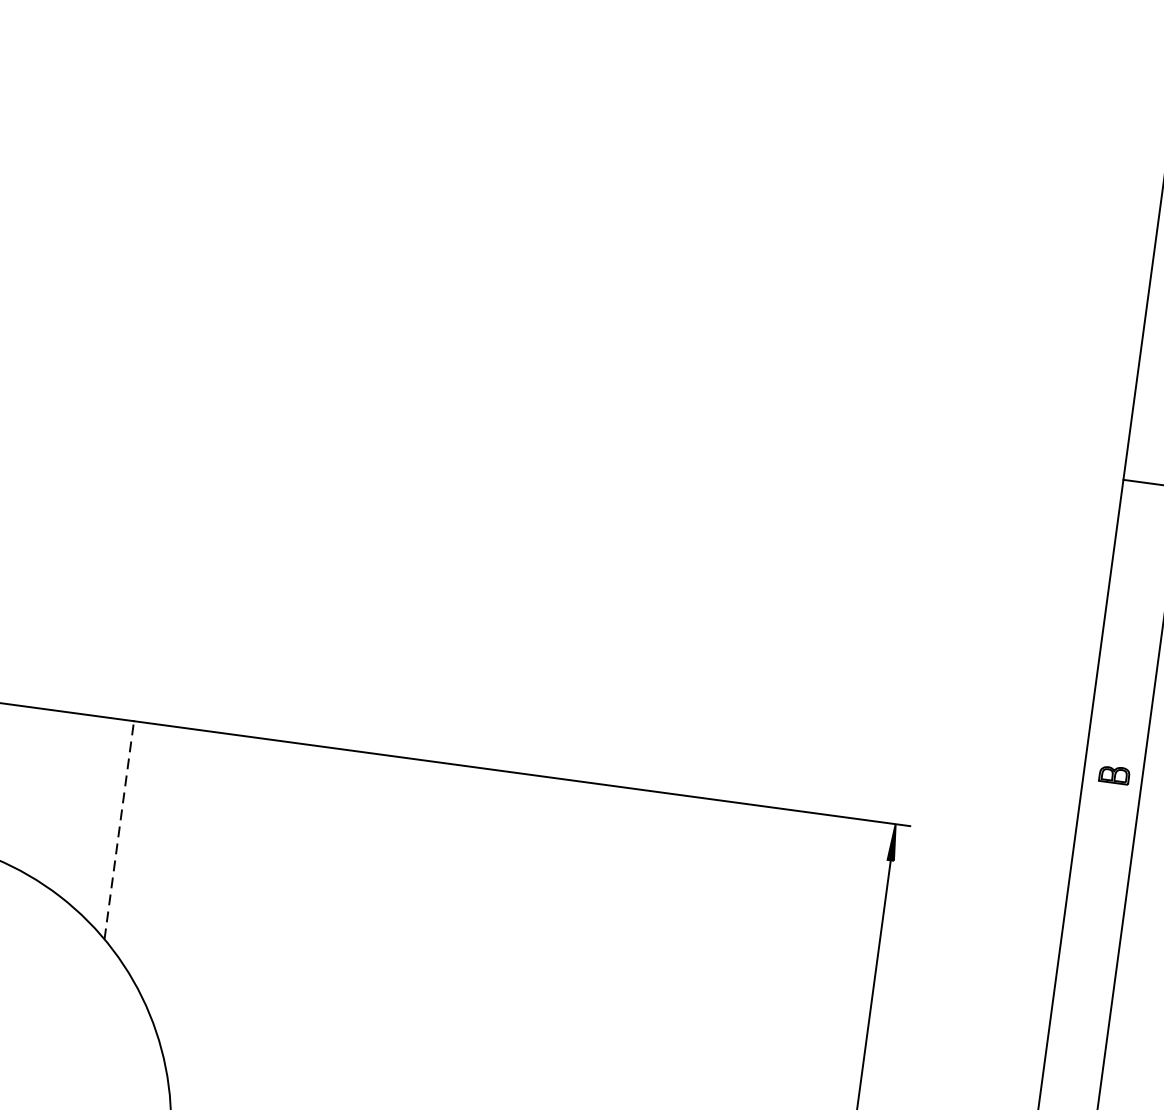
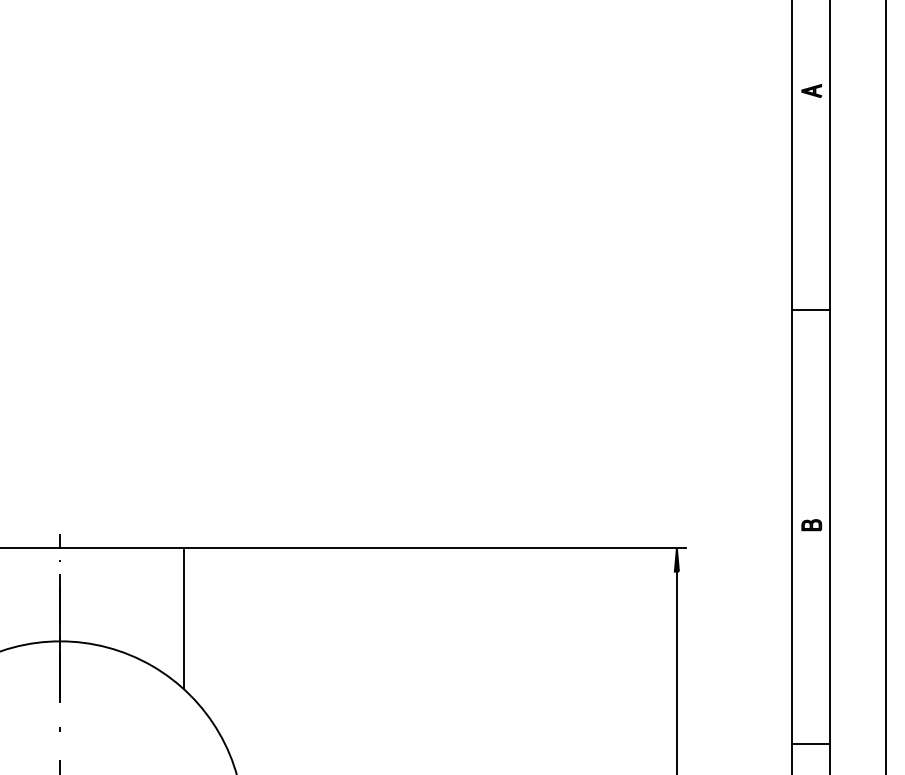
part: (1114, 775) -> (811, 525), moved
line: (120, 829) -> (184, 618), dashed -> solid

